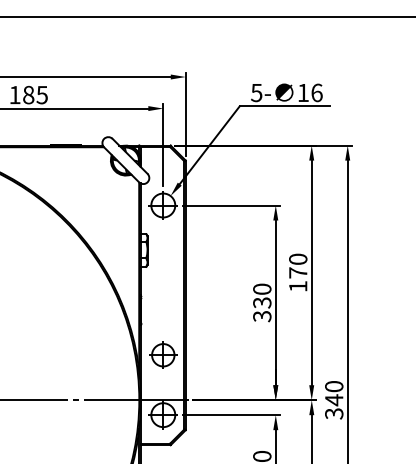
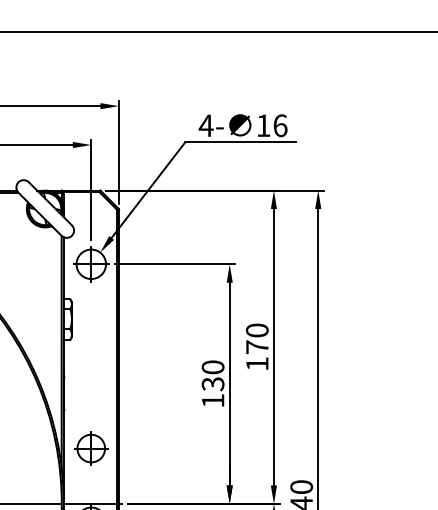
text: (256, 93) -> (205, 126), 5- -> 4-
text: (262, 316) -> (213, 400), 330 -> 130

